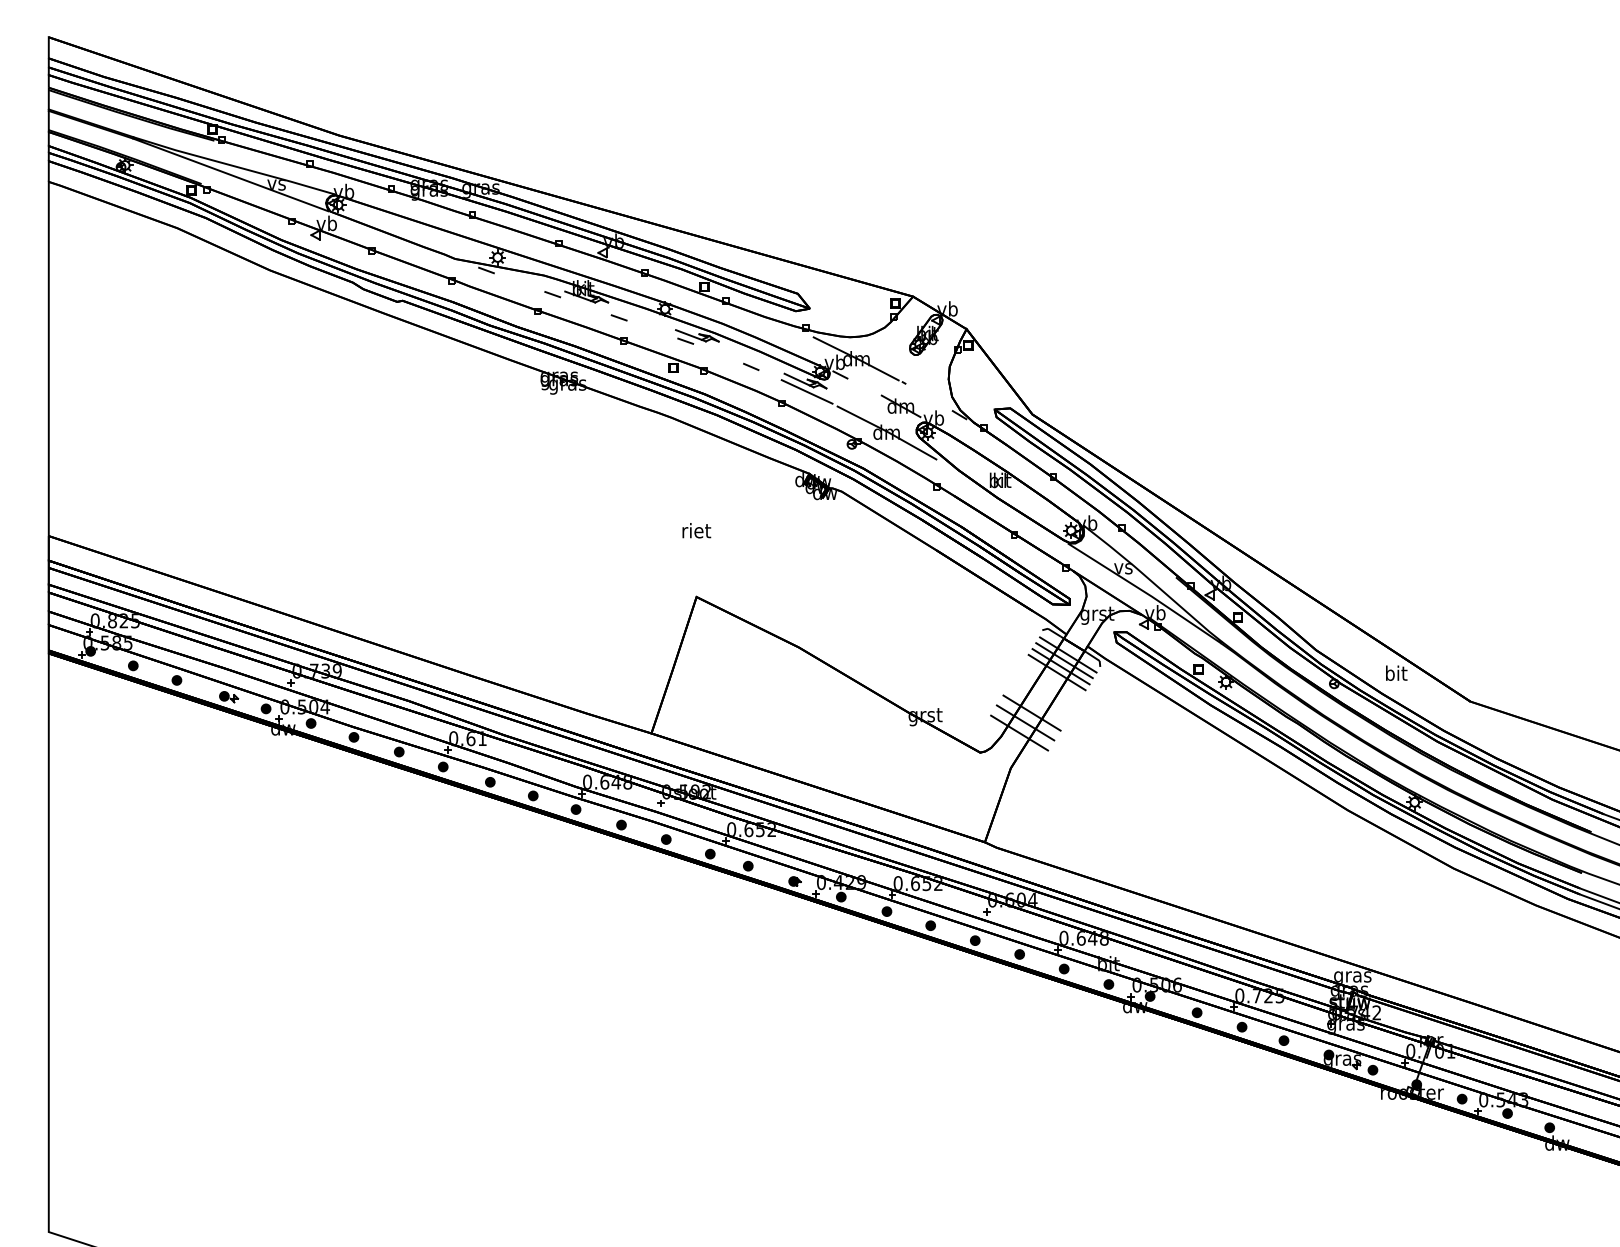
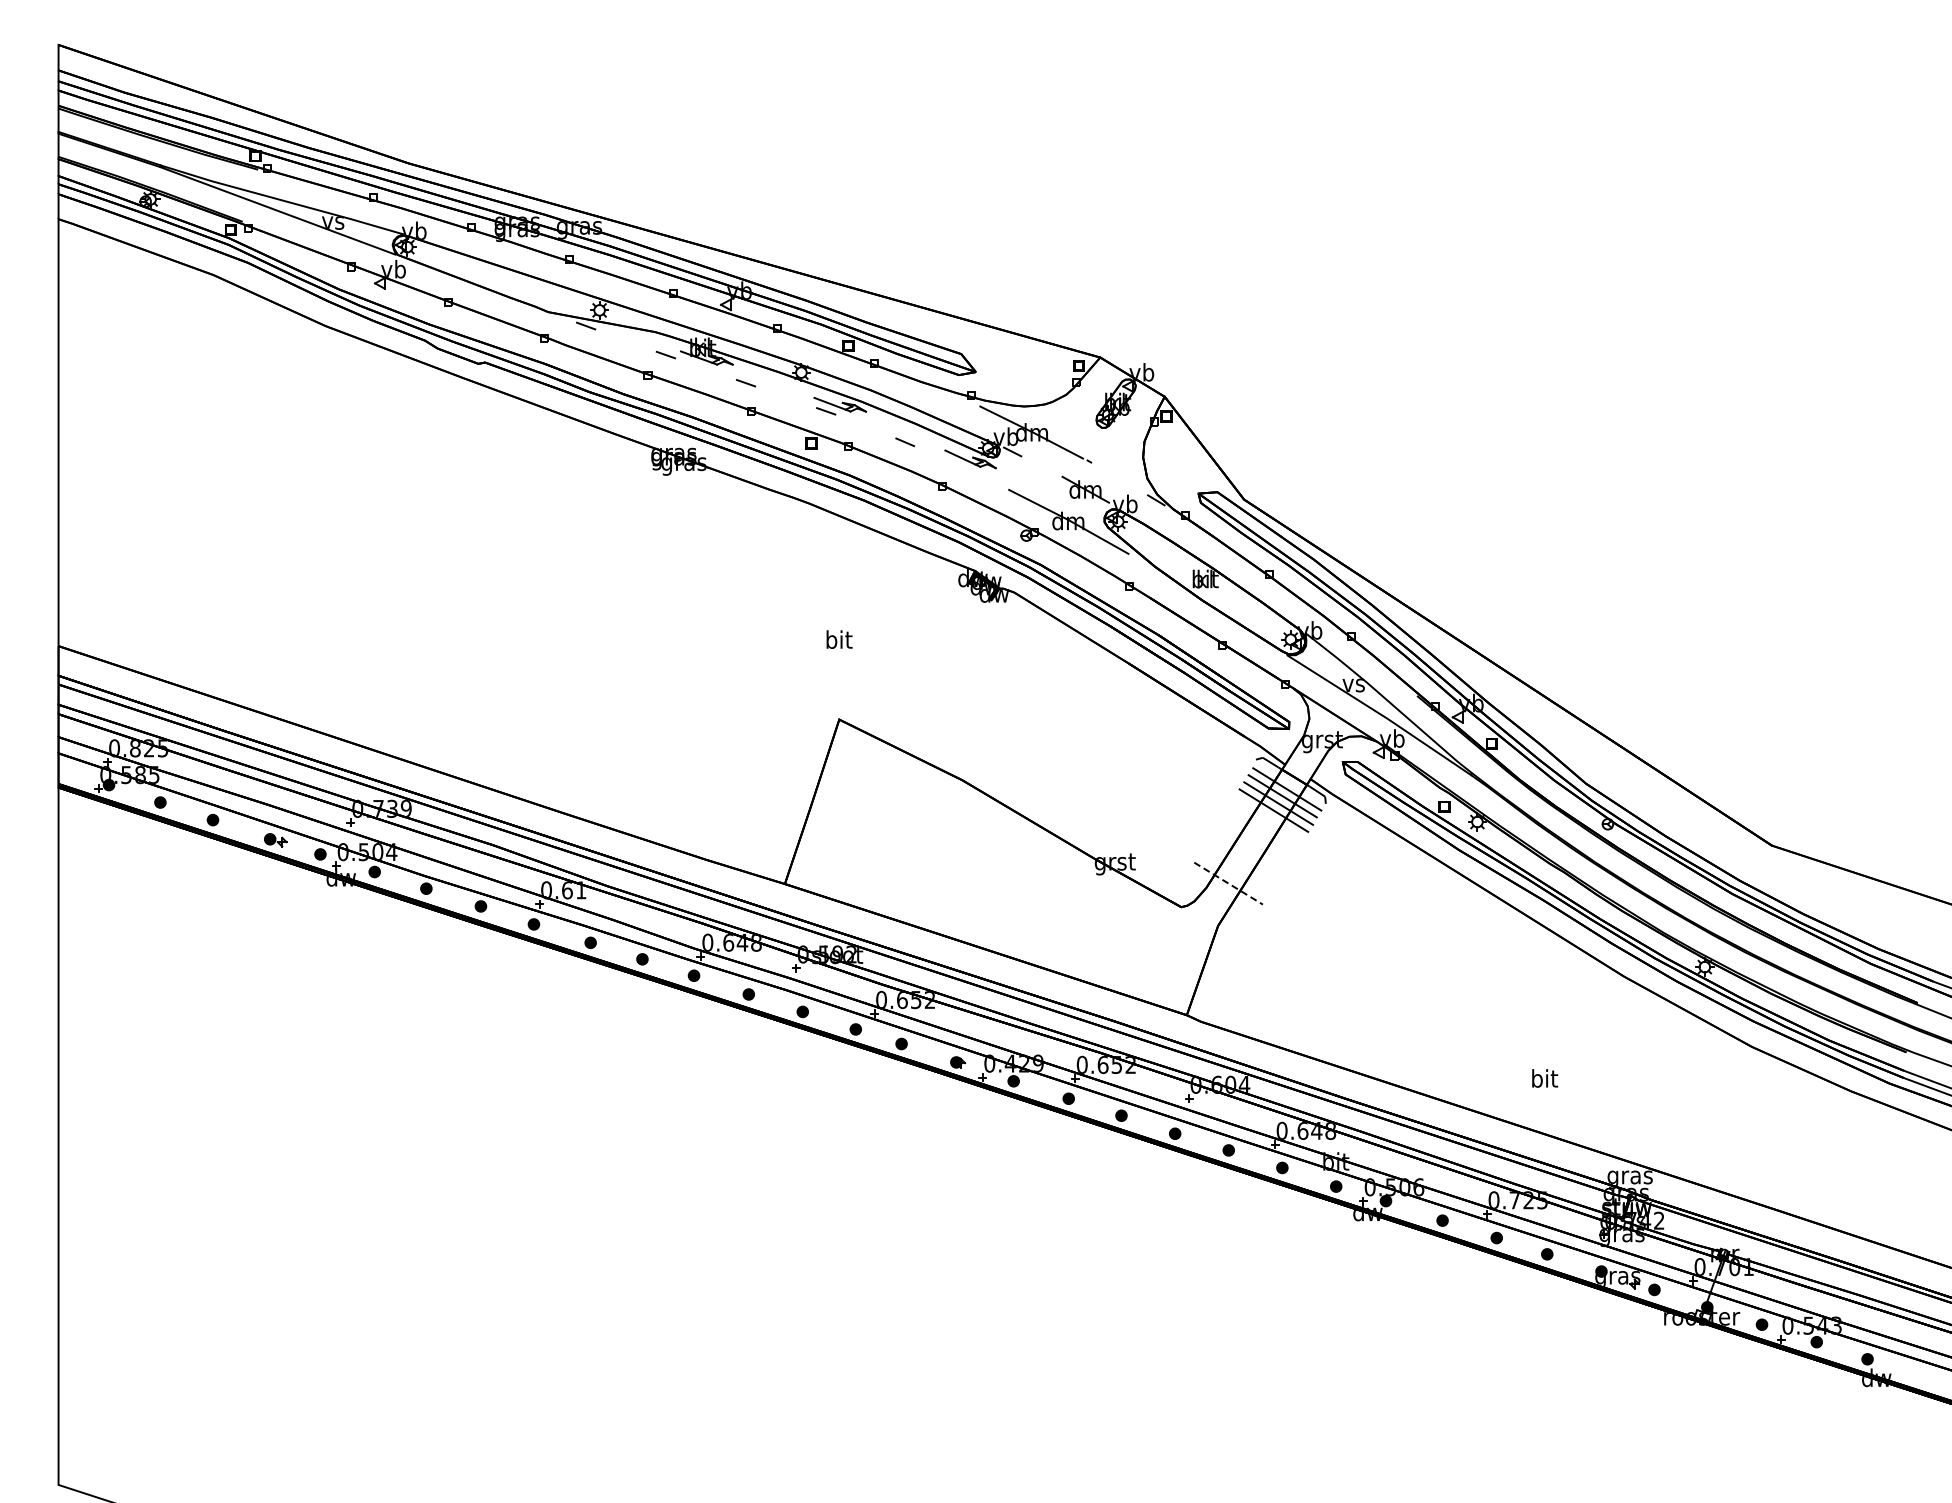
line: (807, 392) -> (972, 472), removed
text: (696, 530) -> (839, 639), riet -> bit
text: (1397, 673) -> (1545, 1078), moved
line: (1031, 713) -> (1243, 859), removed
line: (1025, 723) -> (1235, 871), removed
line: (1020, 733) -> (1229, 883), solid -> dashed

